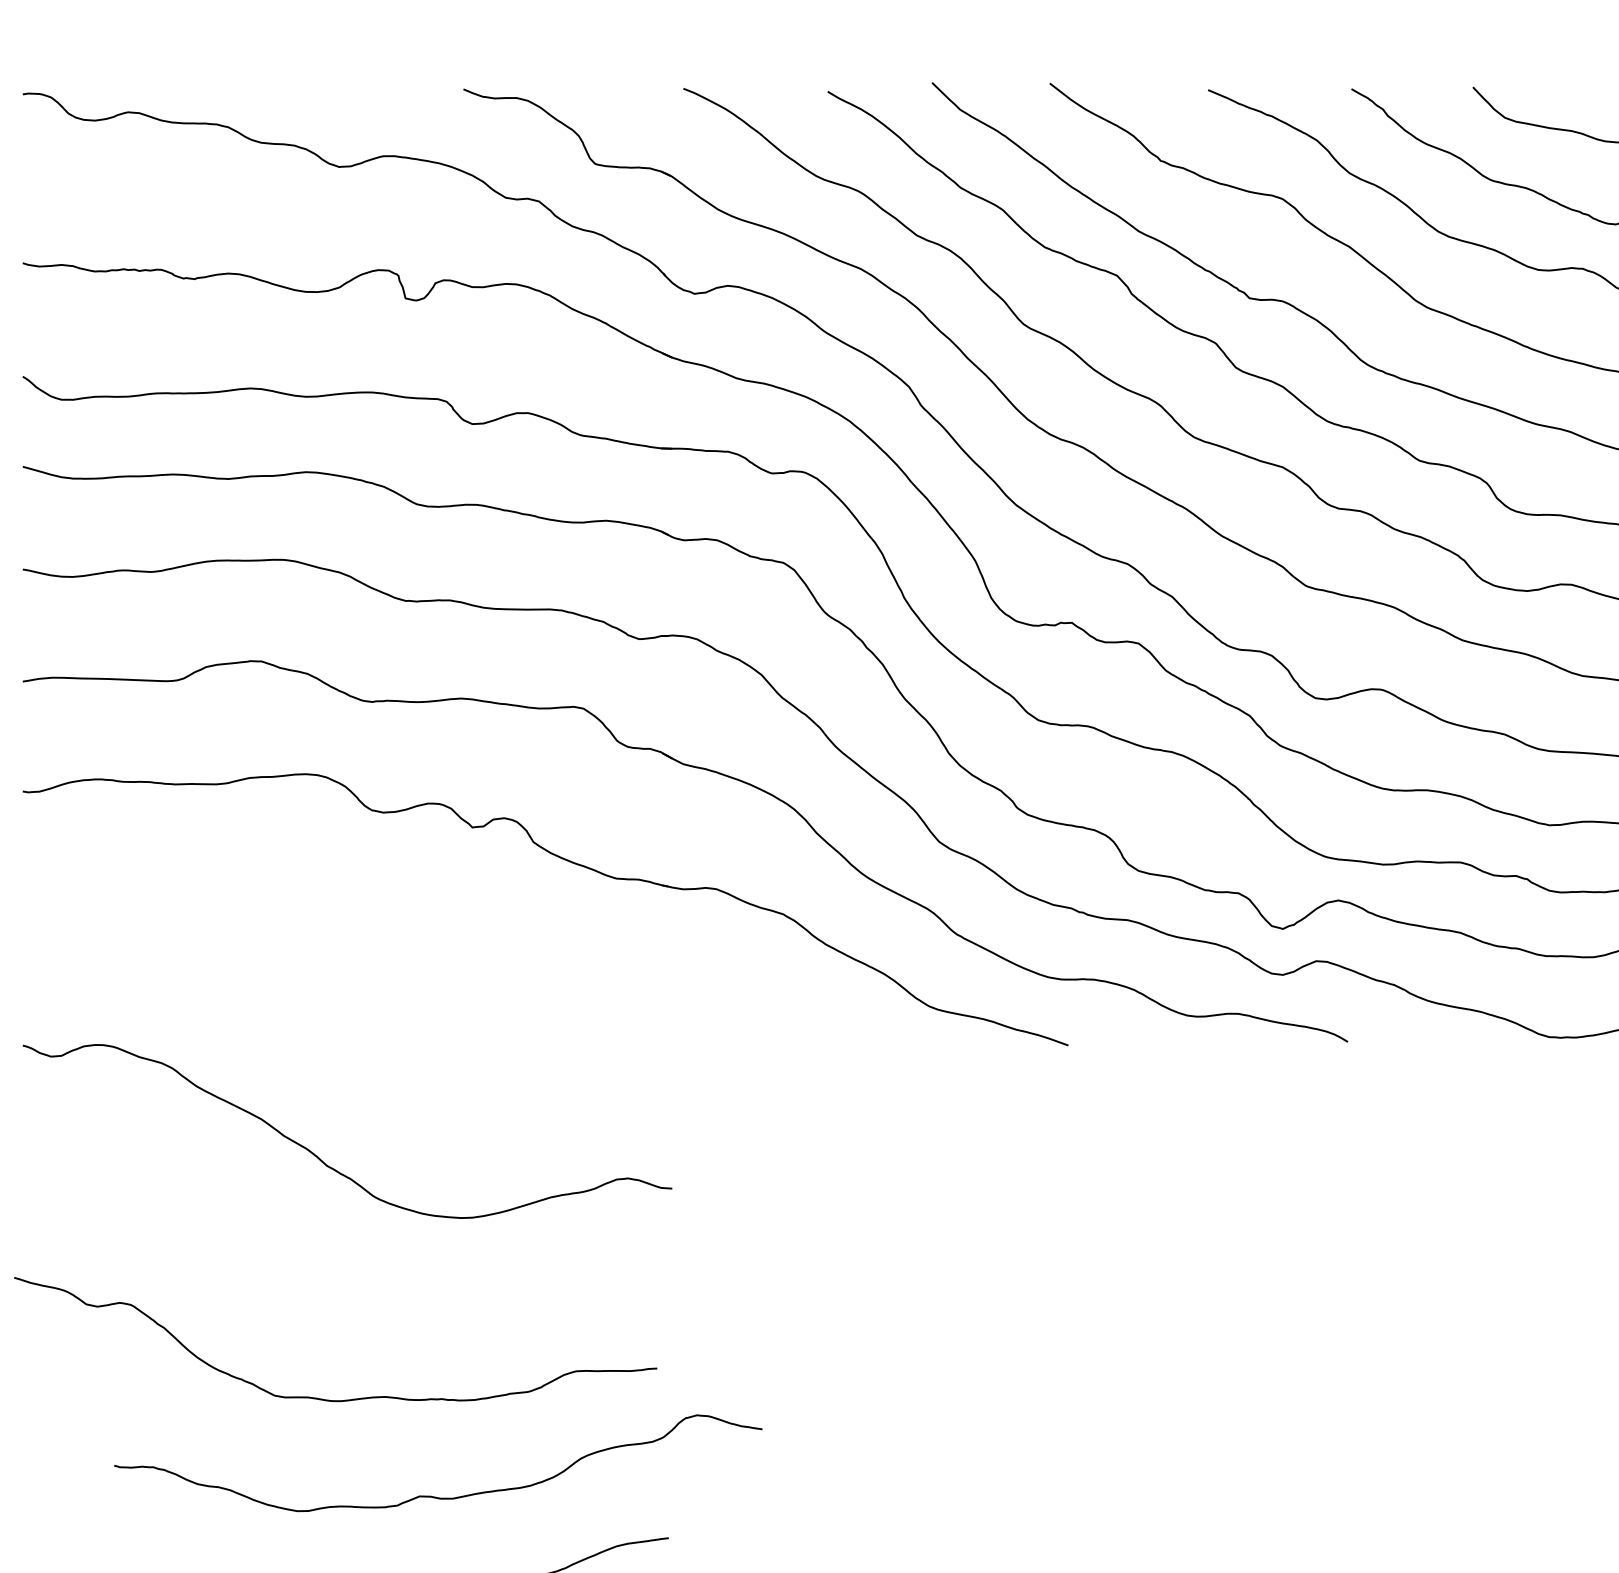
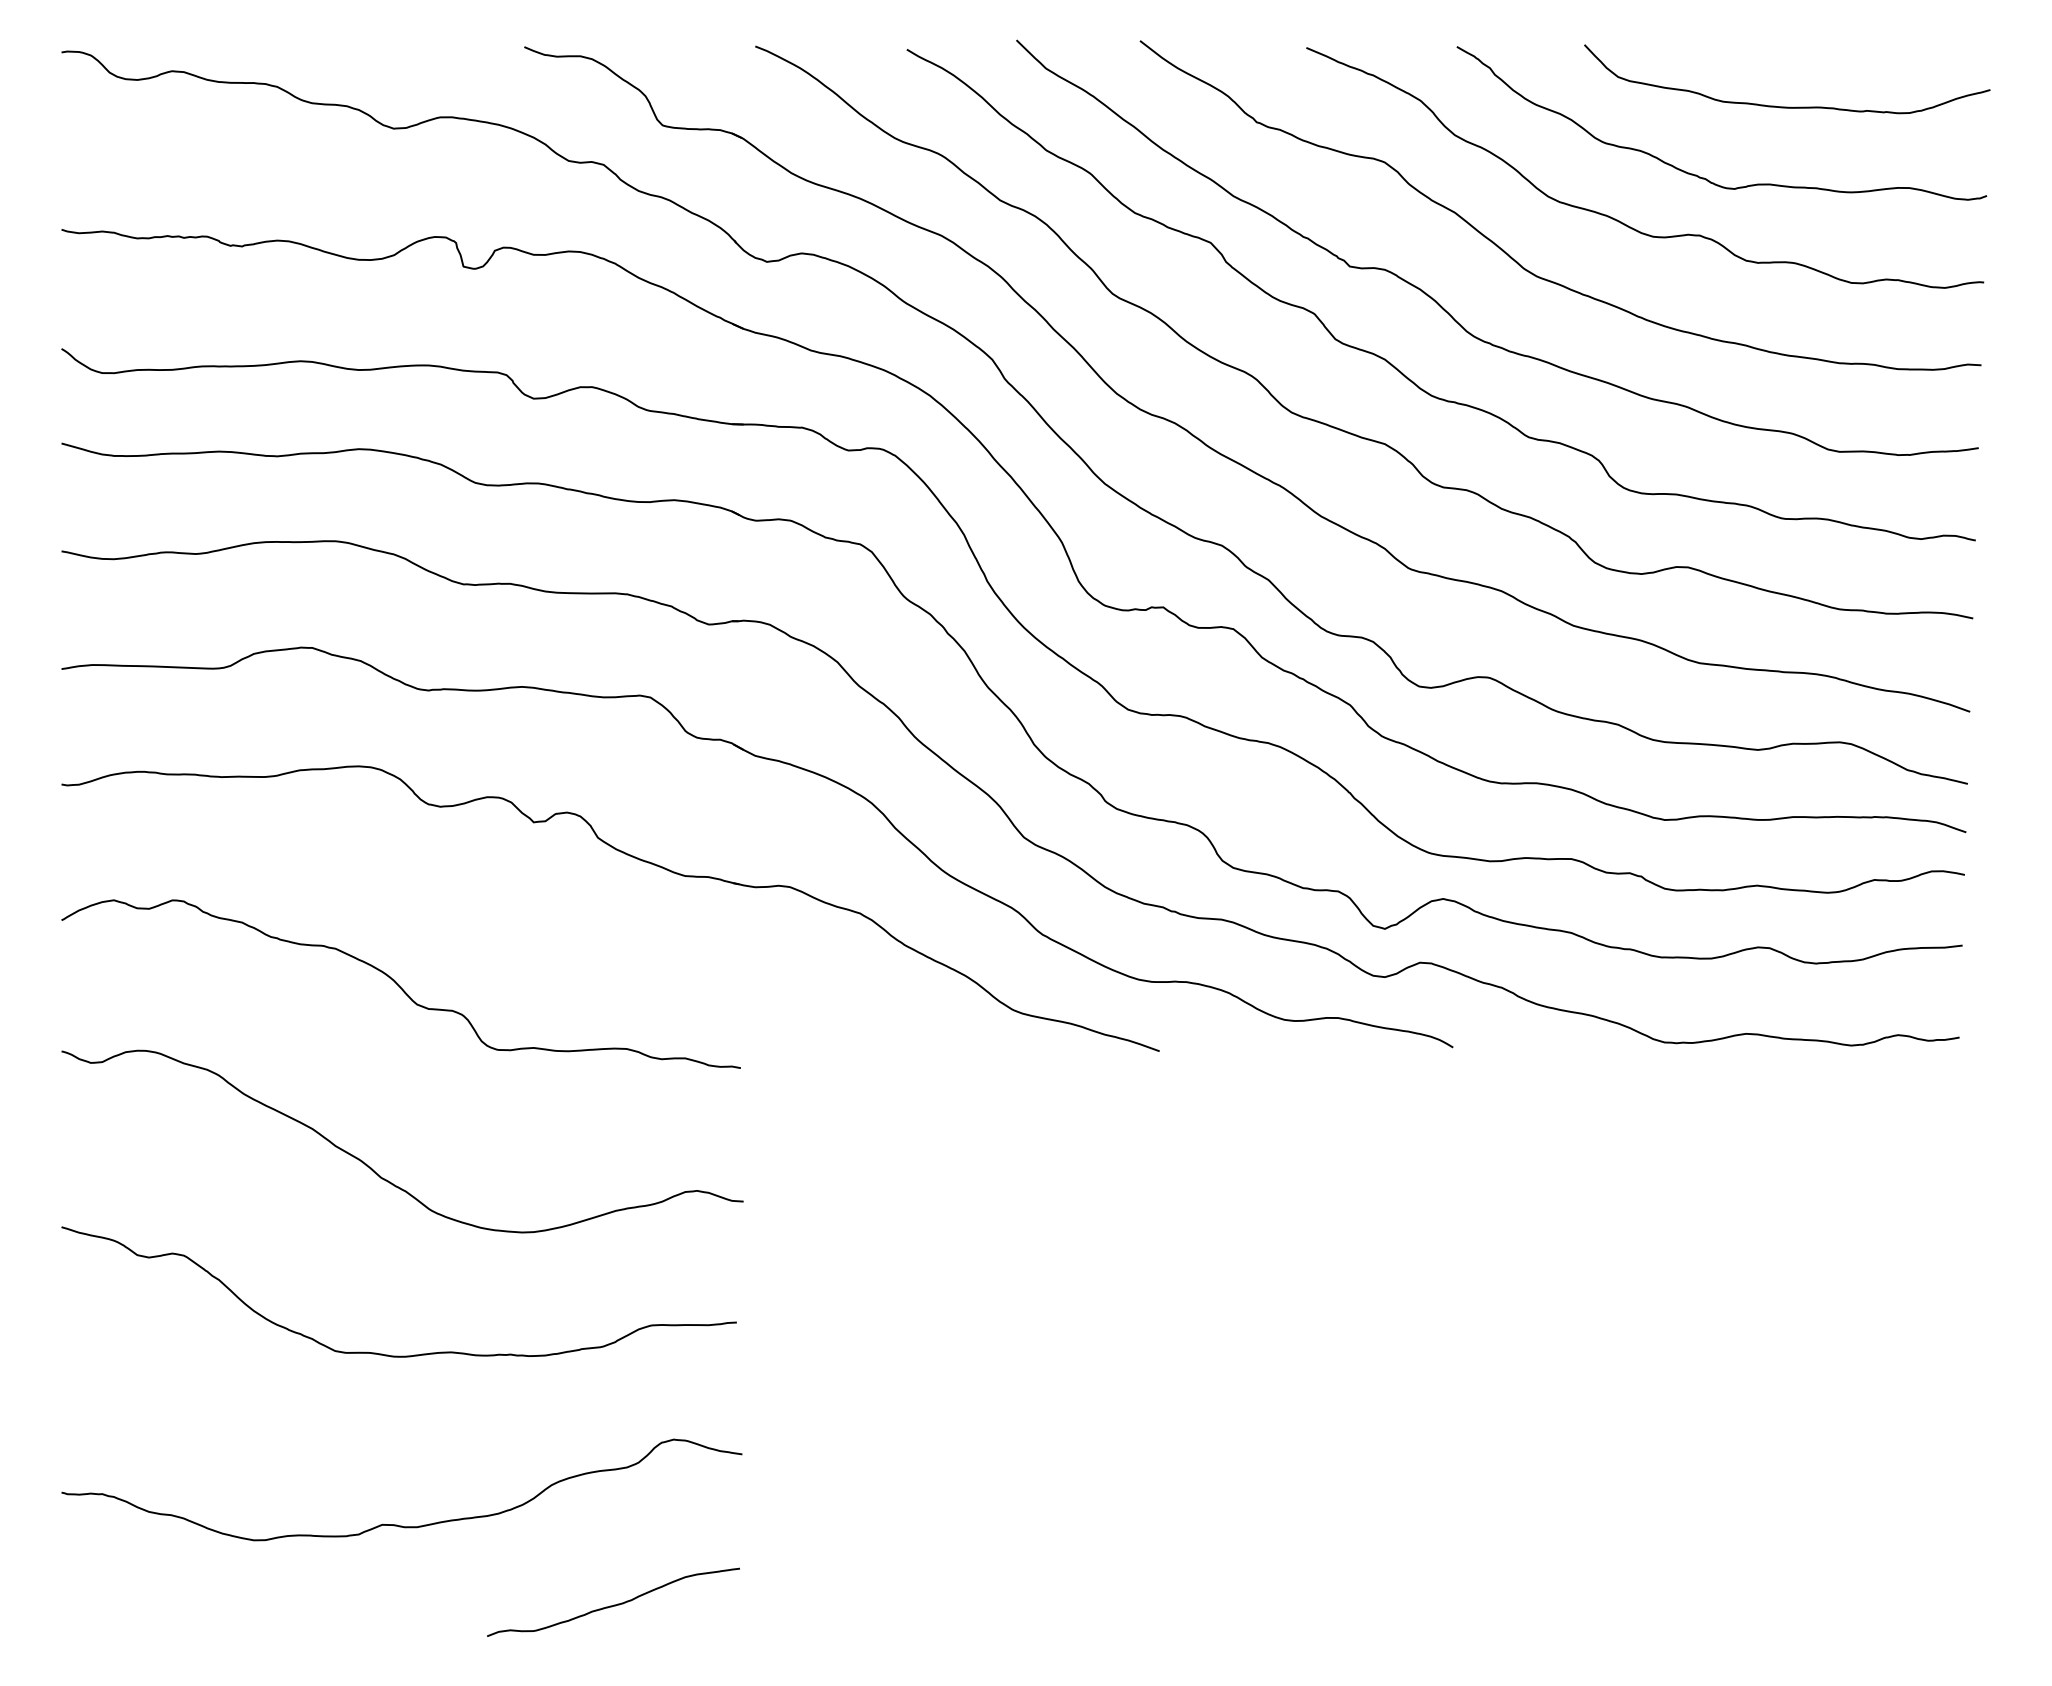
curve: (343, 980) -> (398, 983), added
curve: (325, 1398) -> (388, 1354), moved
curve: (434, 1496) -> (397, 1524), moved

